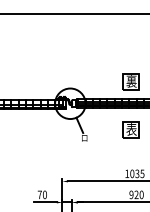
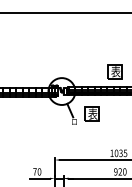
text: (131, 82) -> (115, 72), 裏 -> 表
part: (129, 128) -> (91, 113), moved

